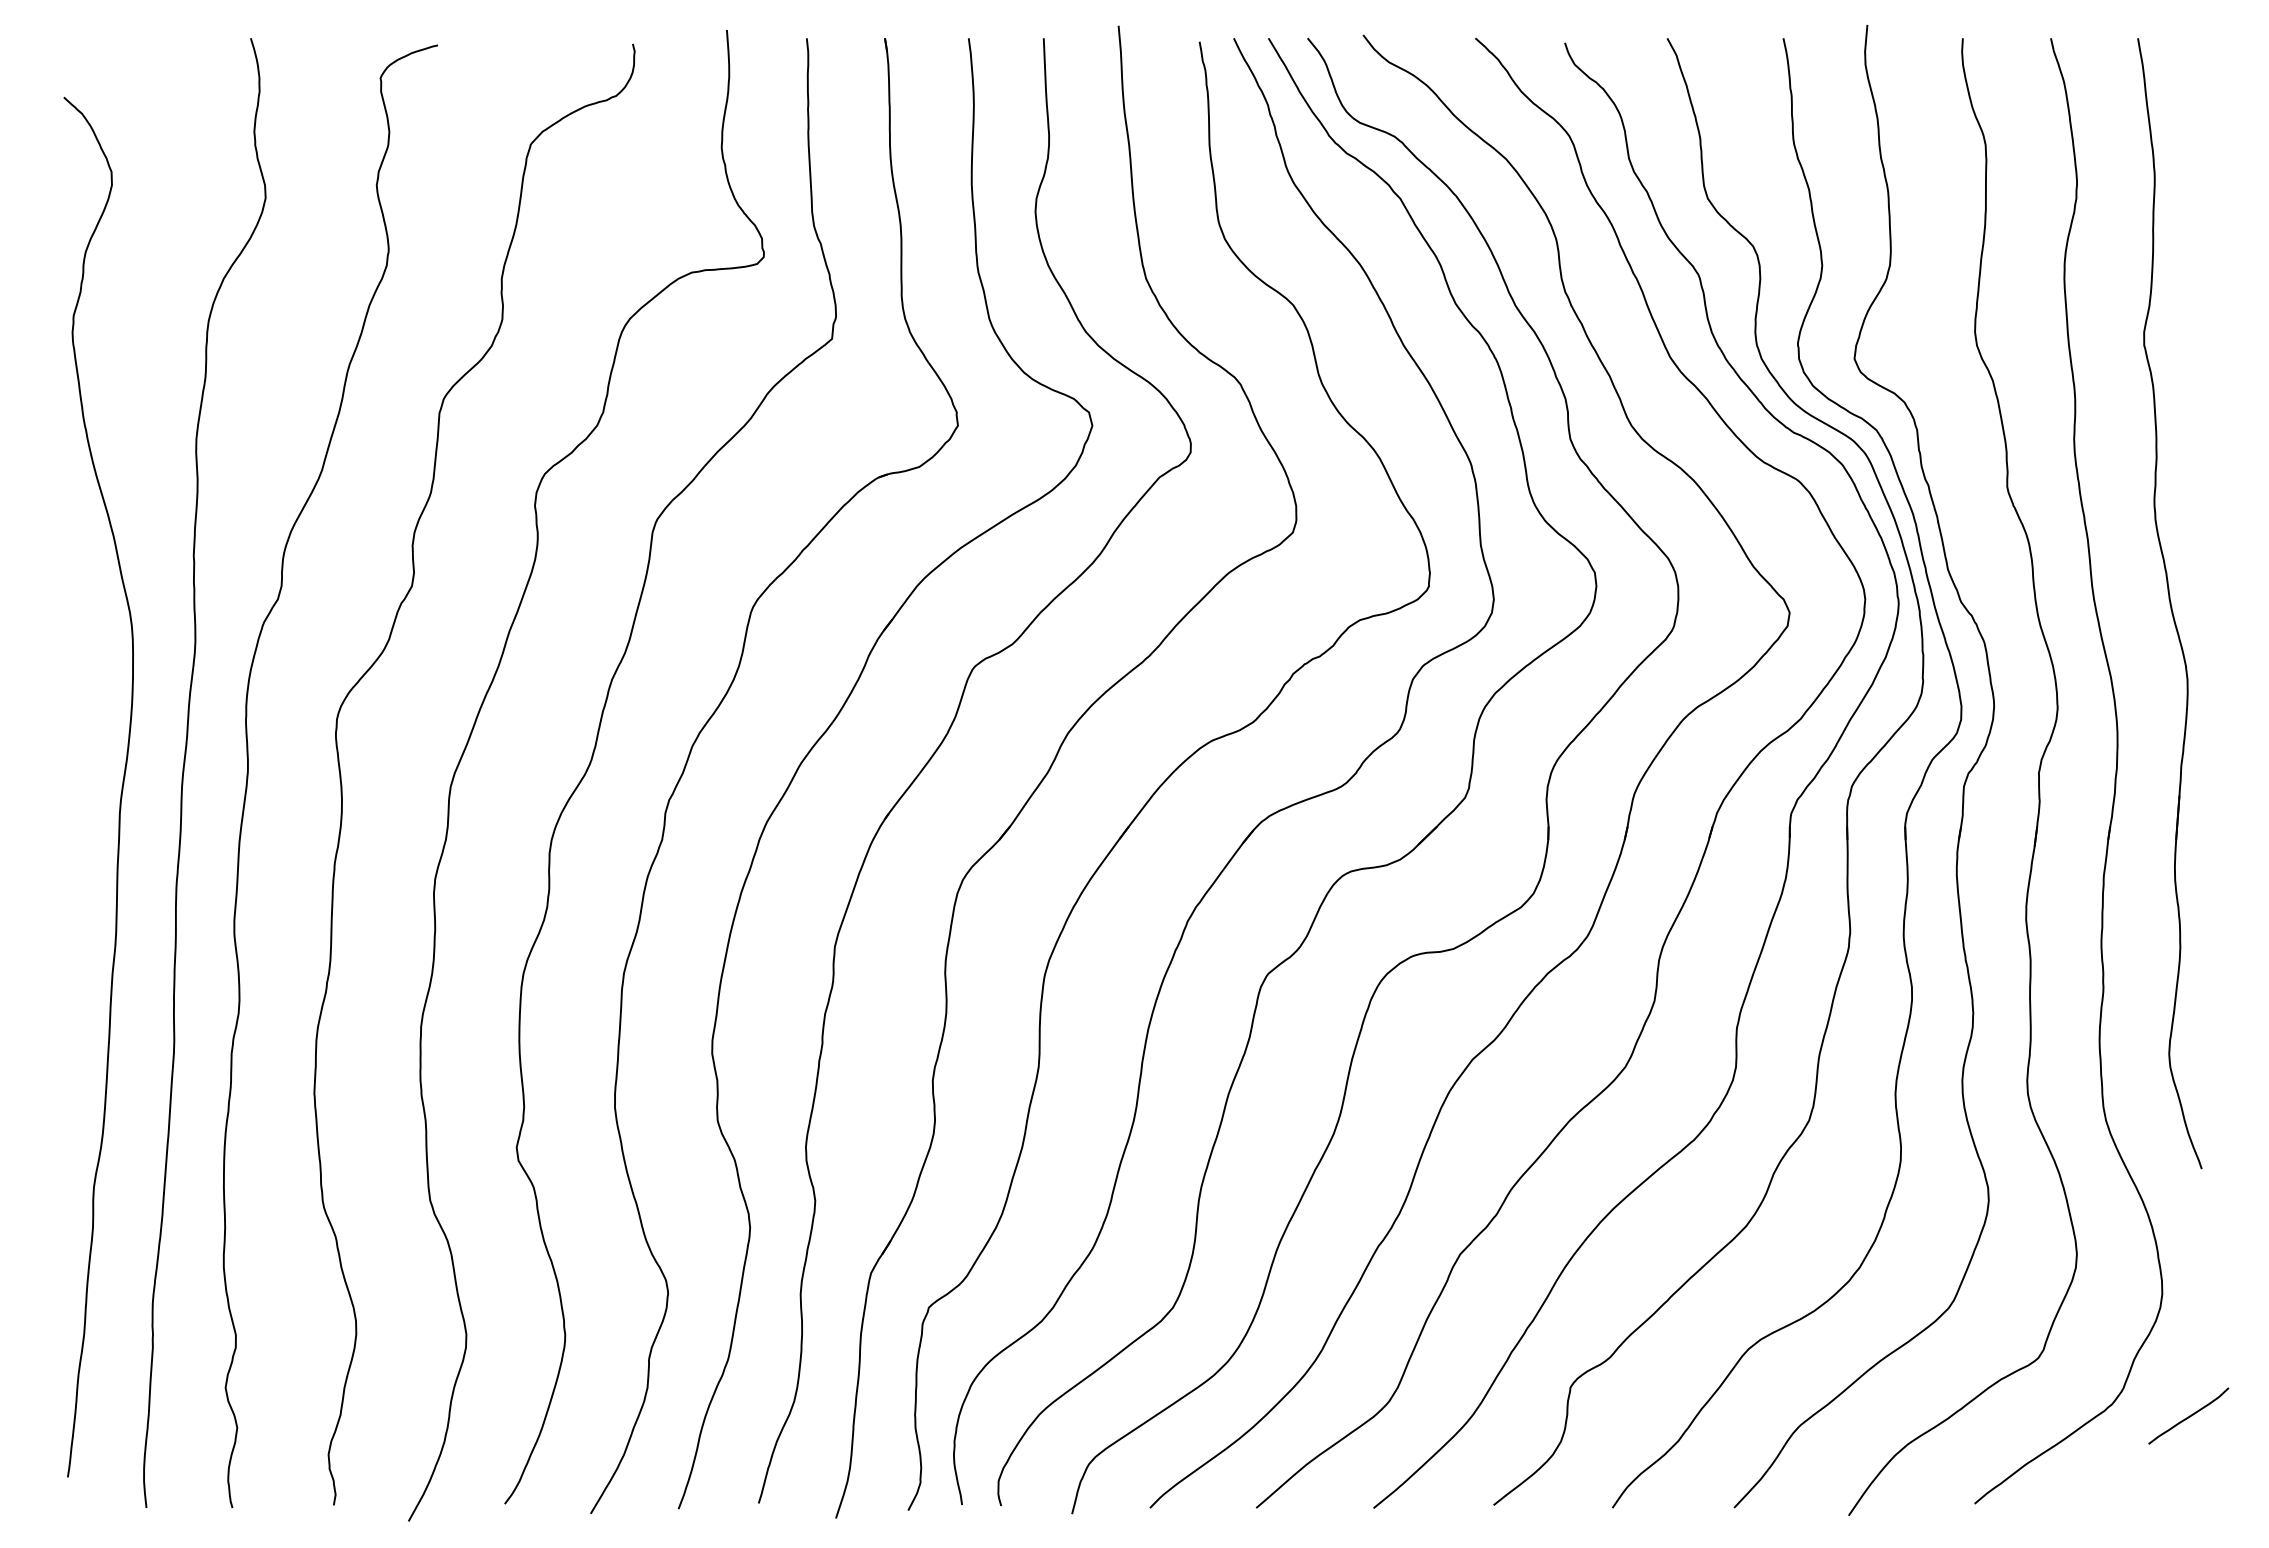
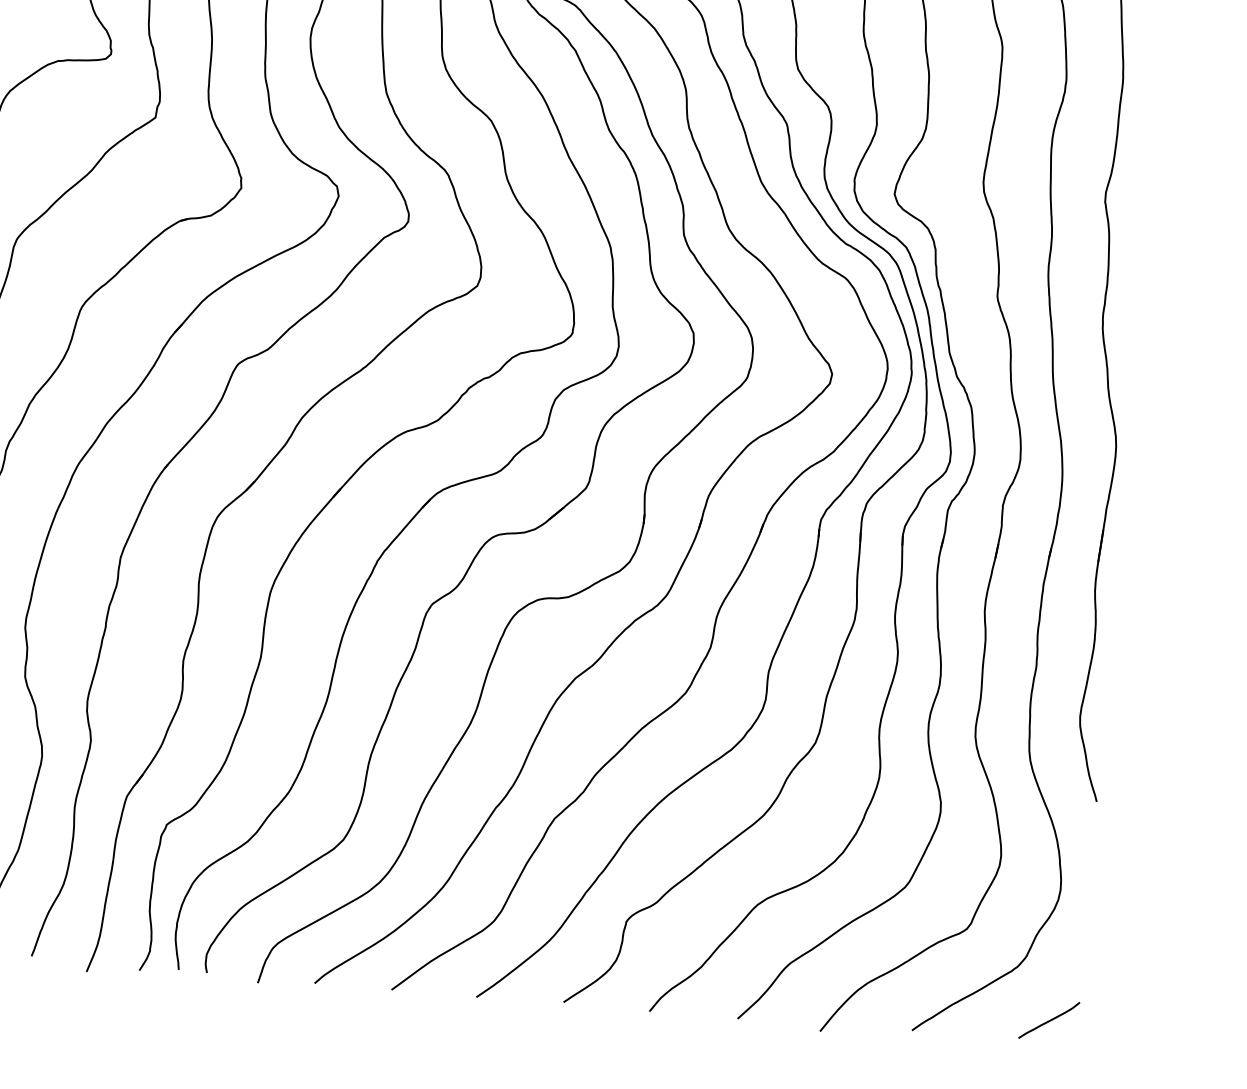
curve: (2189, 1415) -> (1049, 1020), moved

